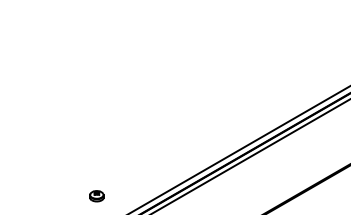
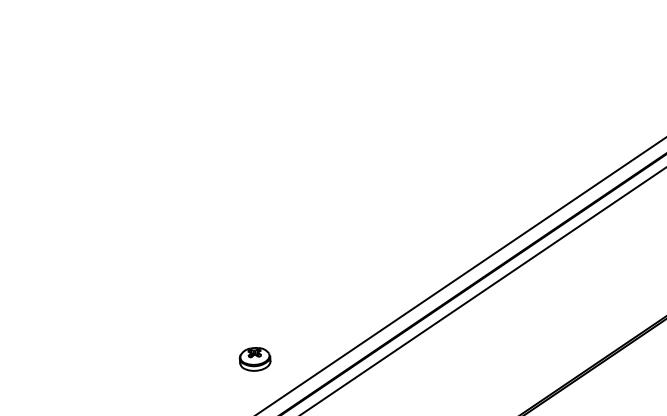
part: (96, 196) -> (254, 359), moved

